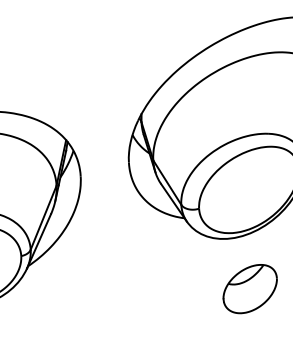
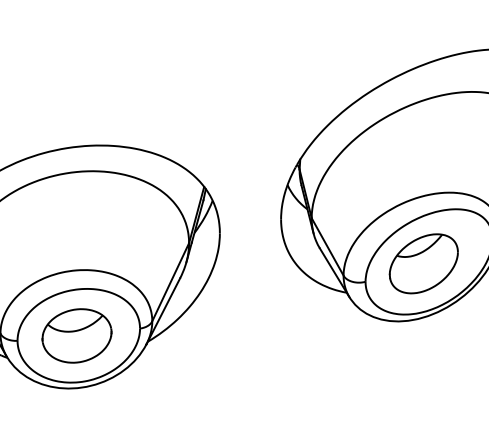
part: (249, 288) -> (423, 263), moved

